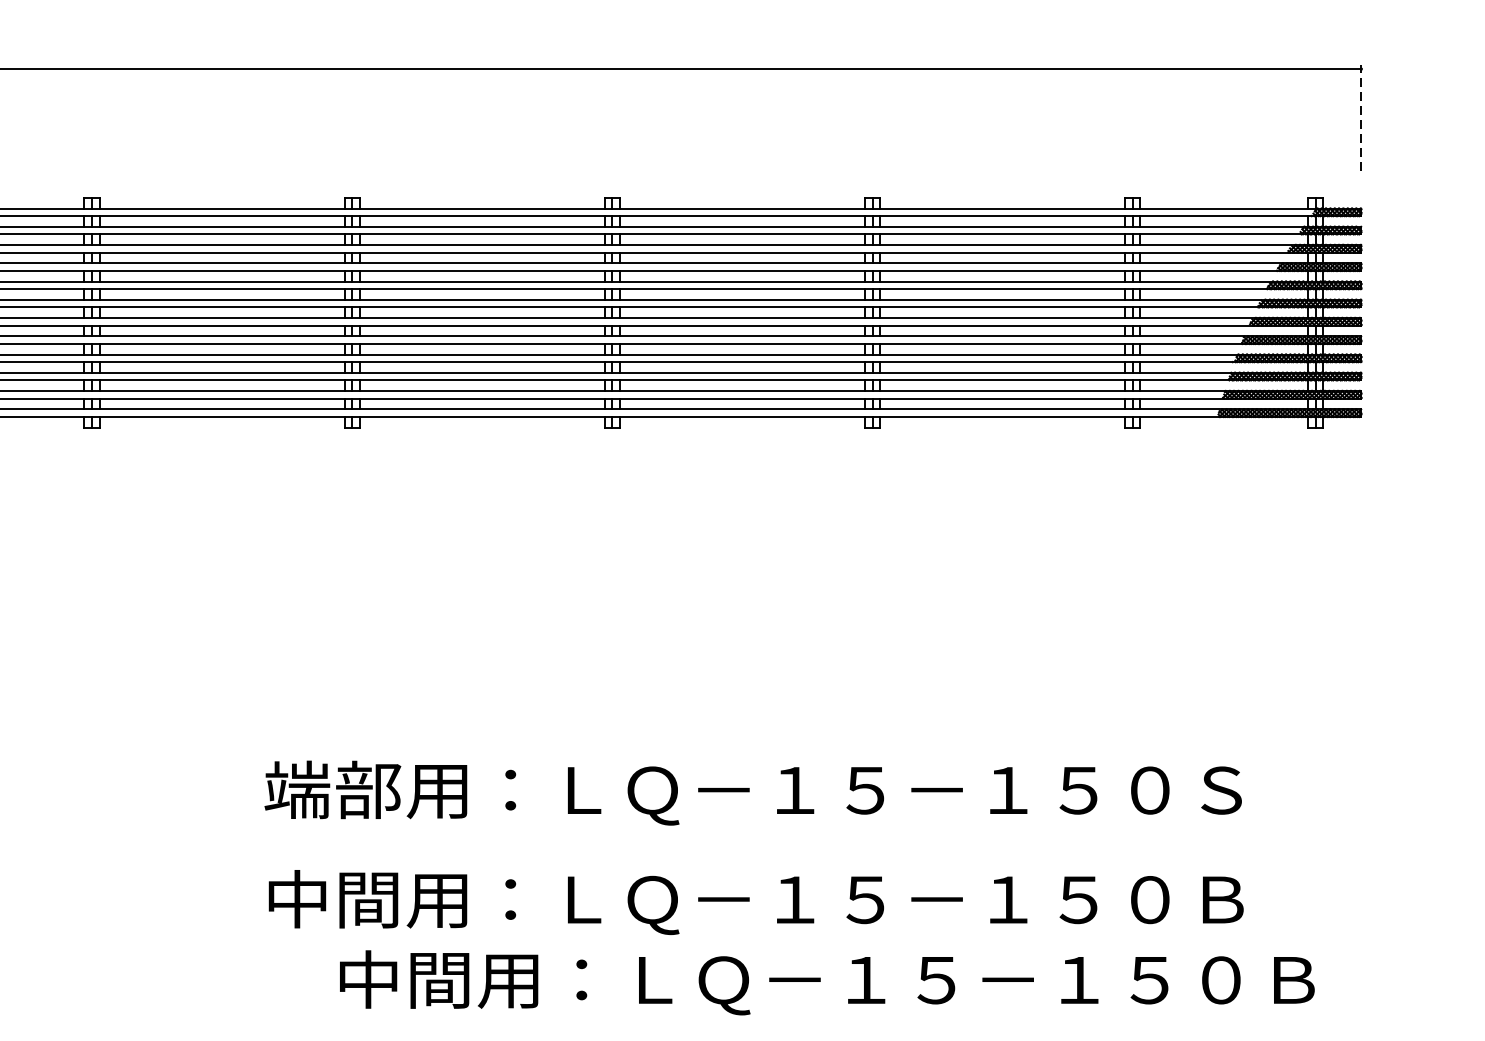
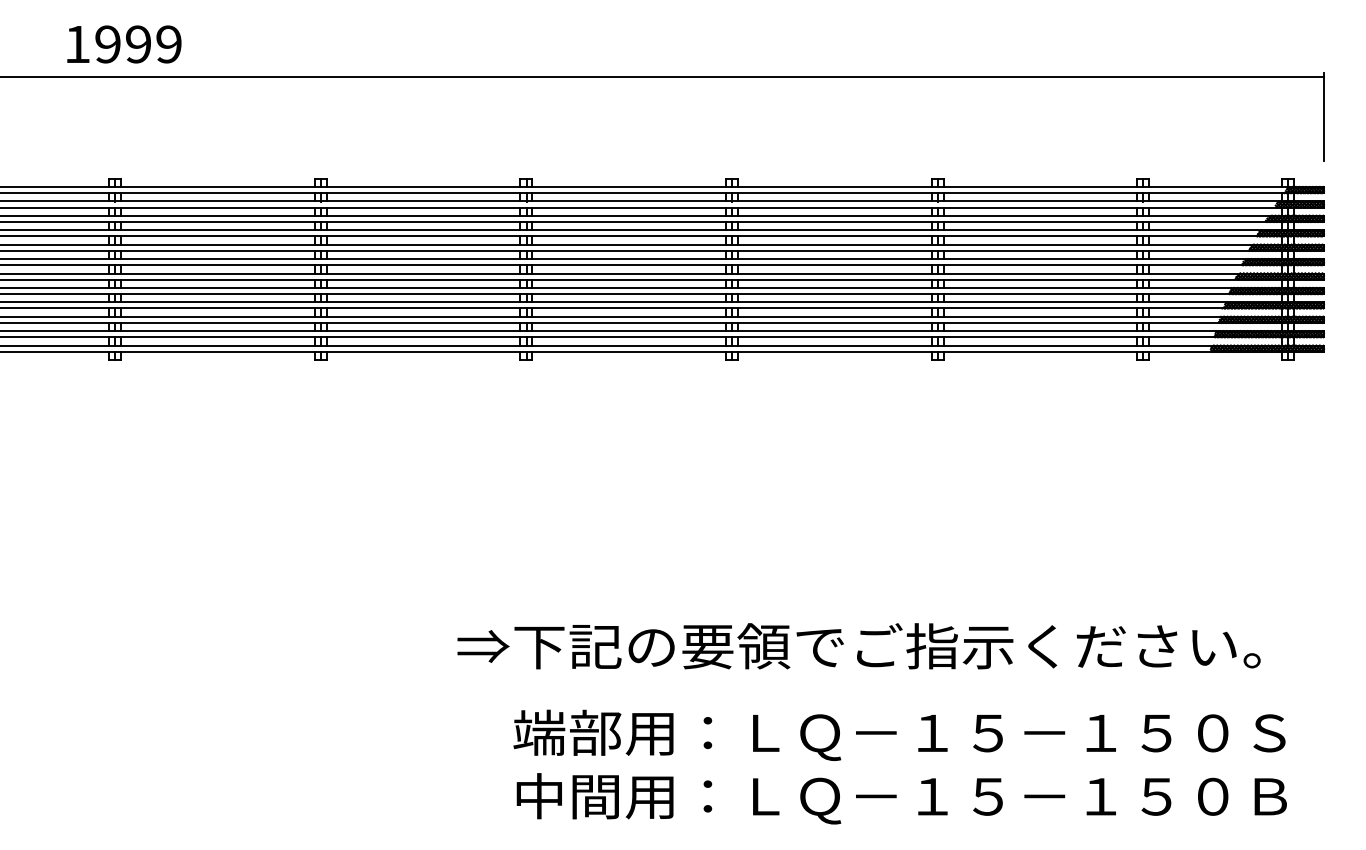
line: (1361, 119) -> (1323, 116), dashed -> solid
text: (772, 792) -> (858, 648), 端部用：ＬＱ－１５－１５０Ｓ -> ⇒下記の要領でご指示ください。
text: (790, 901) -> (872, 734), 中間用：ＬＱ－１５－１５０Ｂ -> 端部用：ＬＱ－１５－１５０Ｓ

